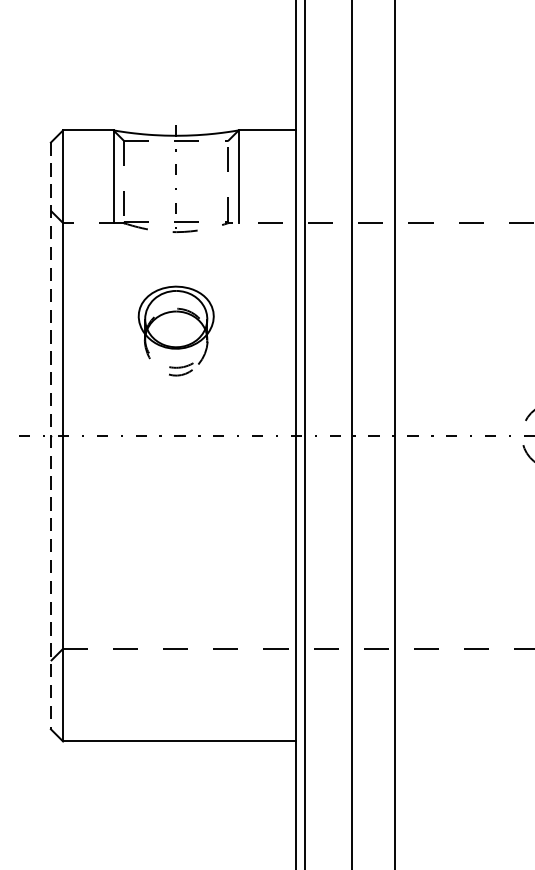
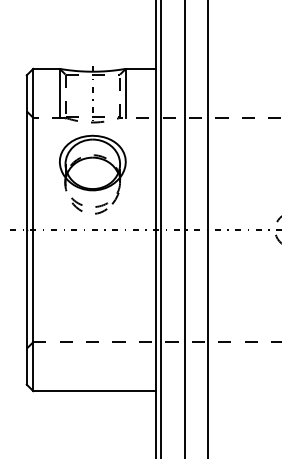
part: (175, 330) -> (92, 174), size x1.67
line: (50, 436) -> (26, 230), dashed -> solid

